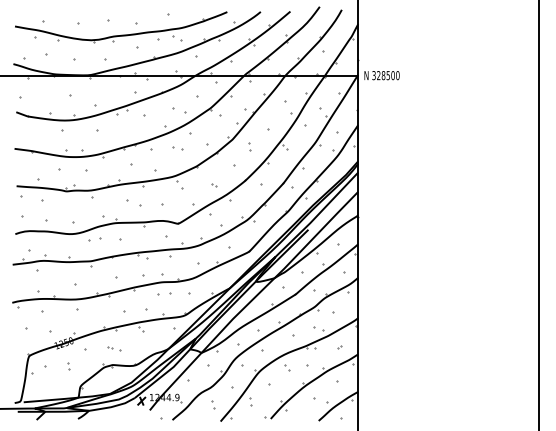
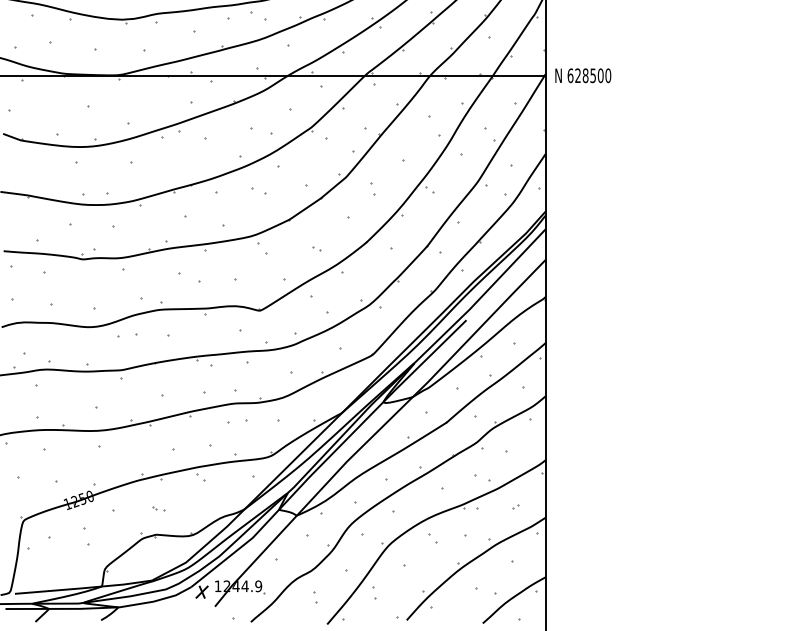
text: (373, 75) -> (569, 75), 328500 -> 628500
part: (114, 348) -> (158, 508), size x0.6
part: (68, 366) -> (85, 537), size x1.6

